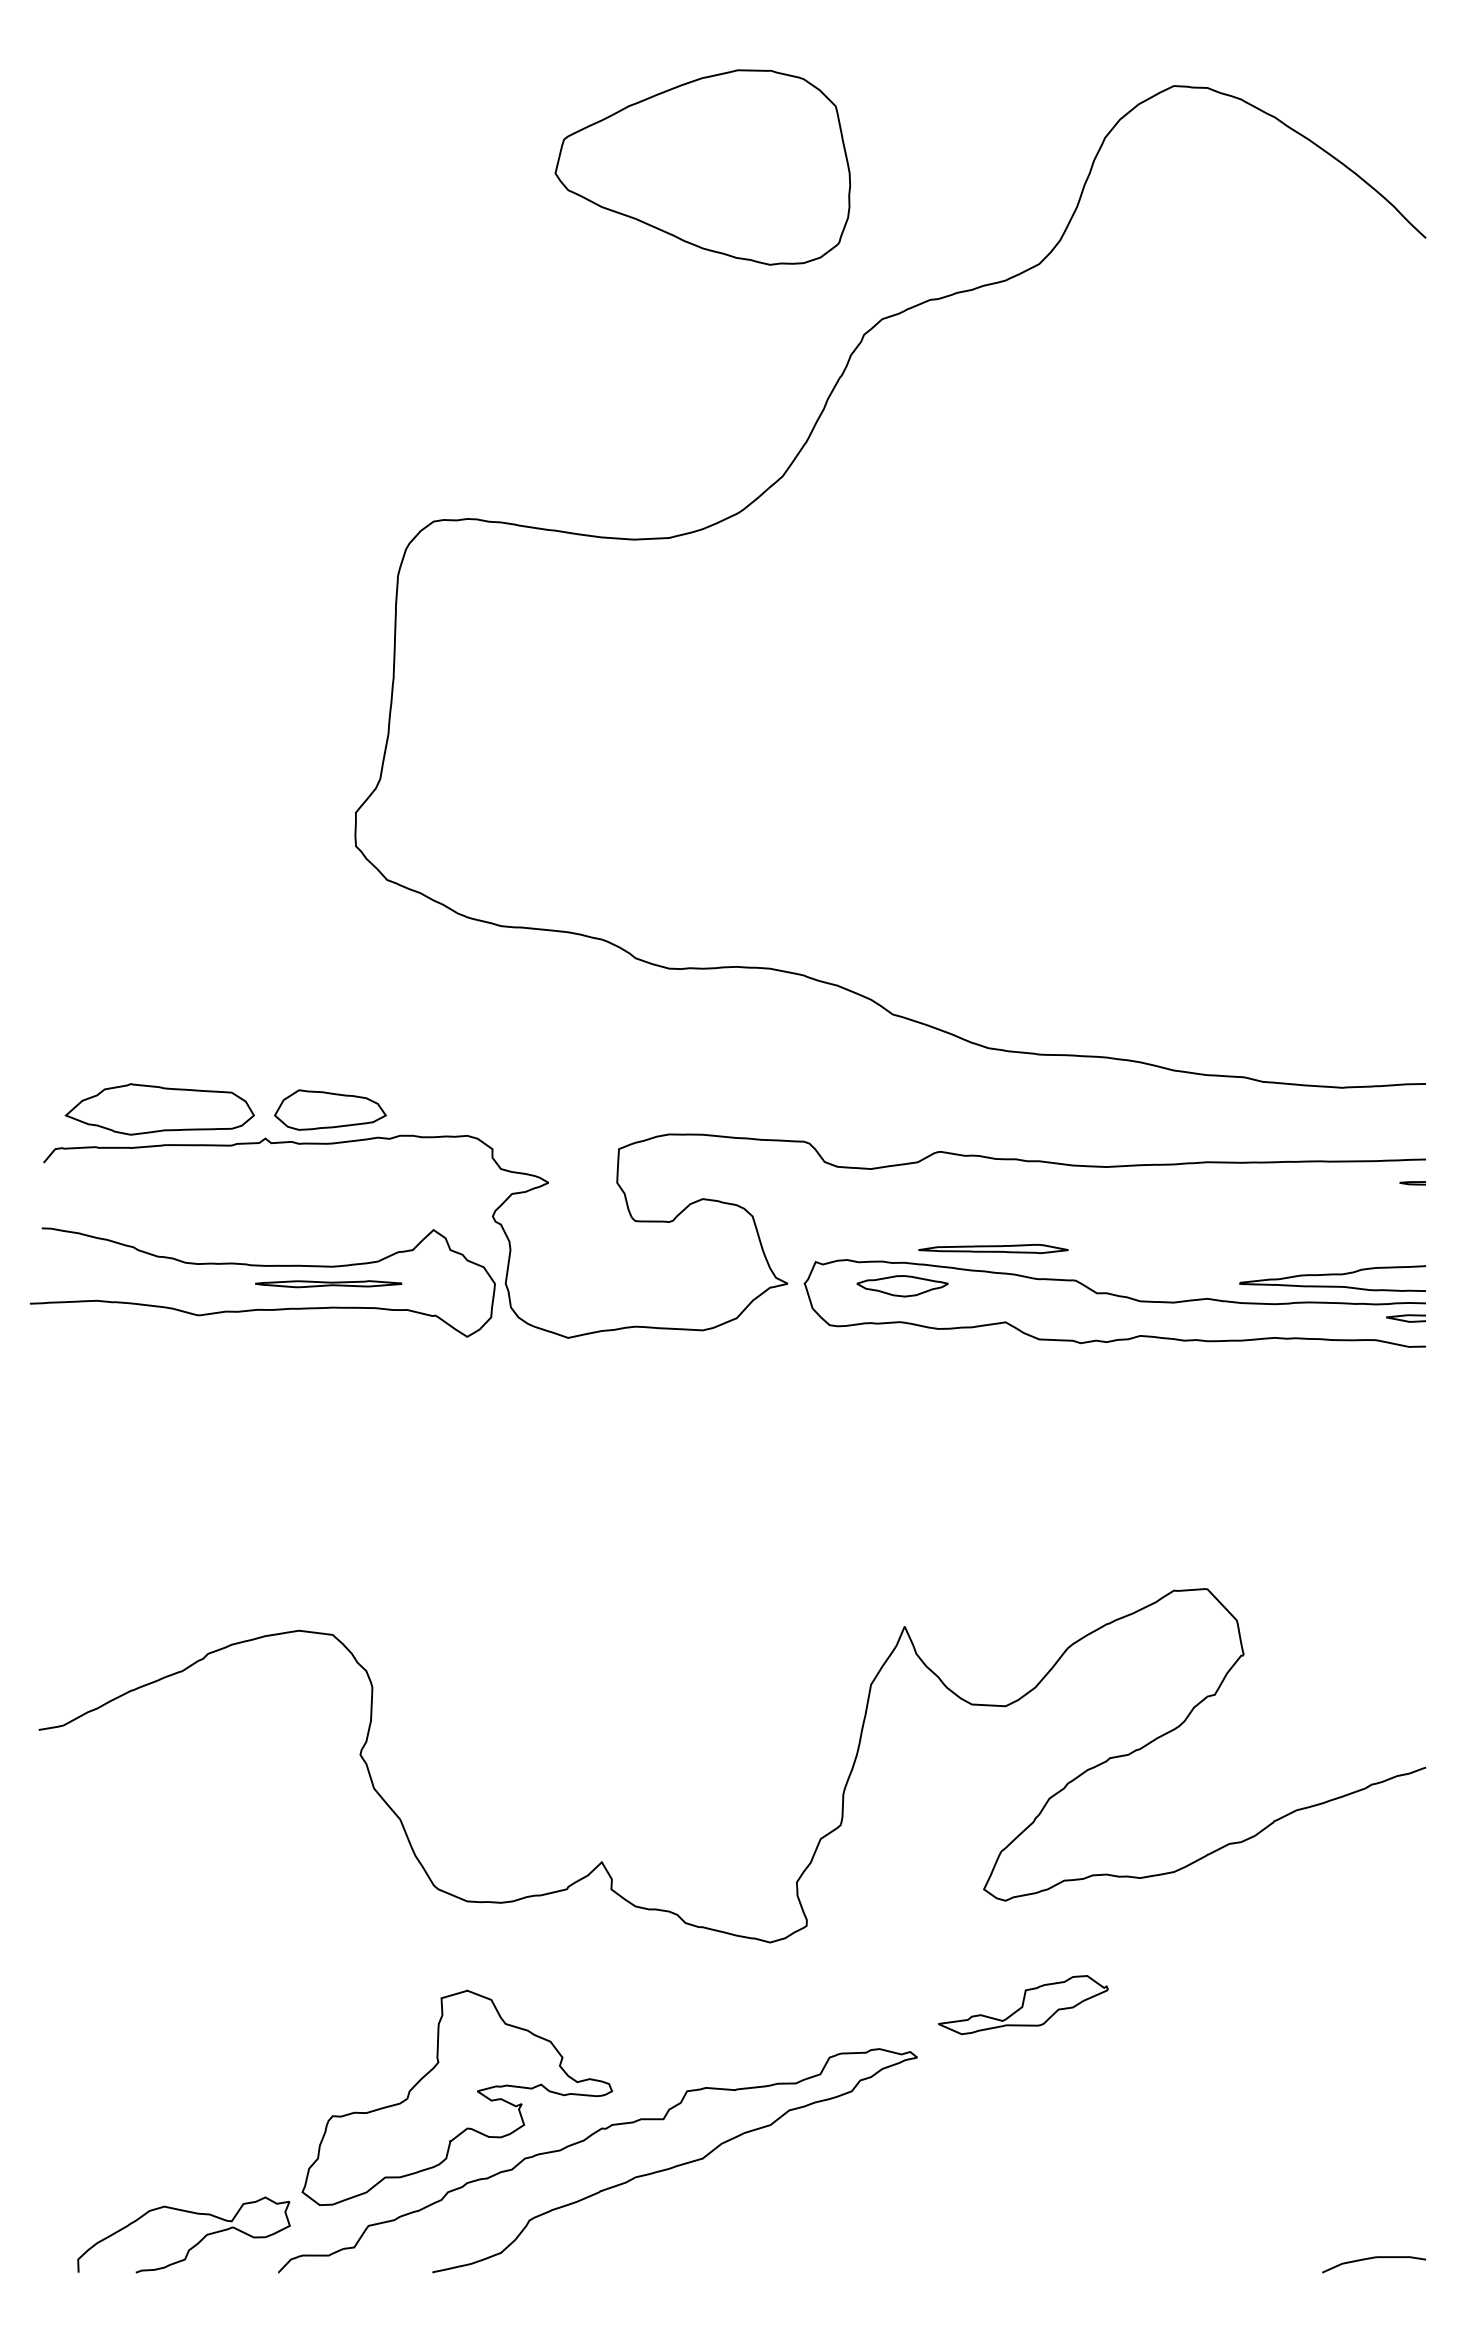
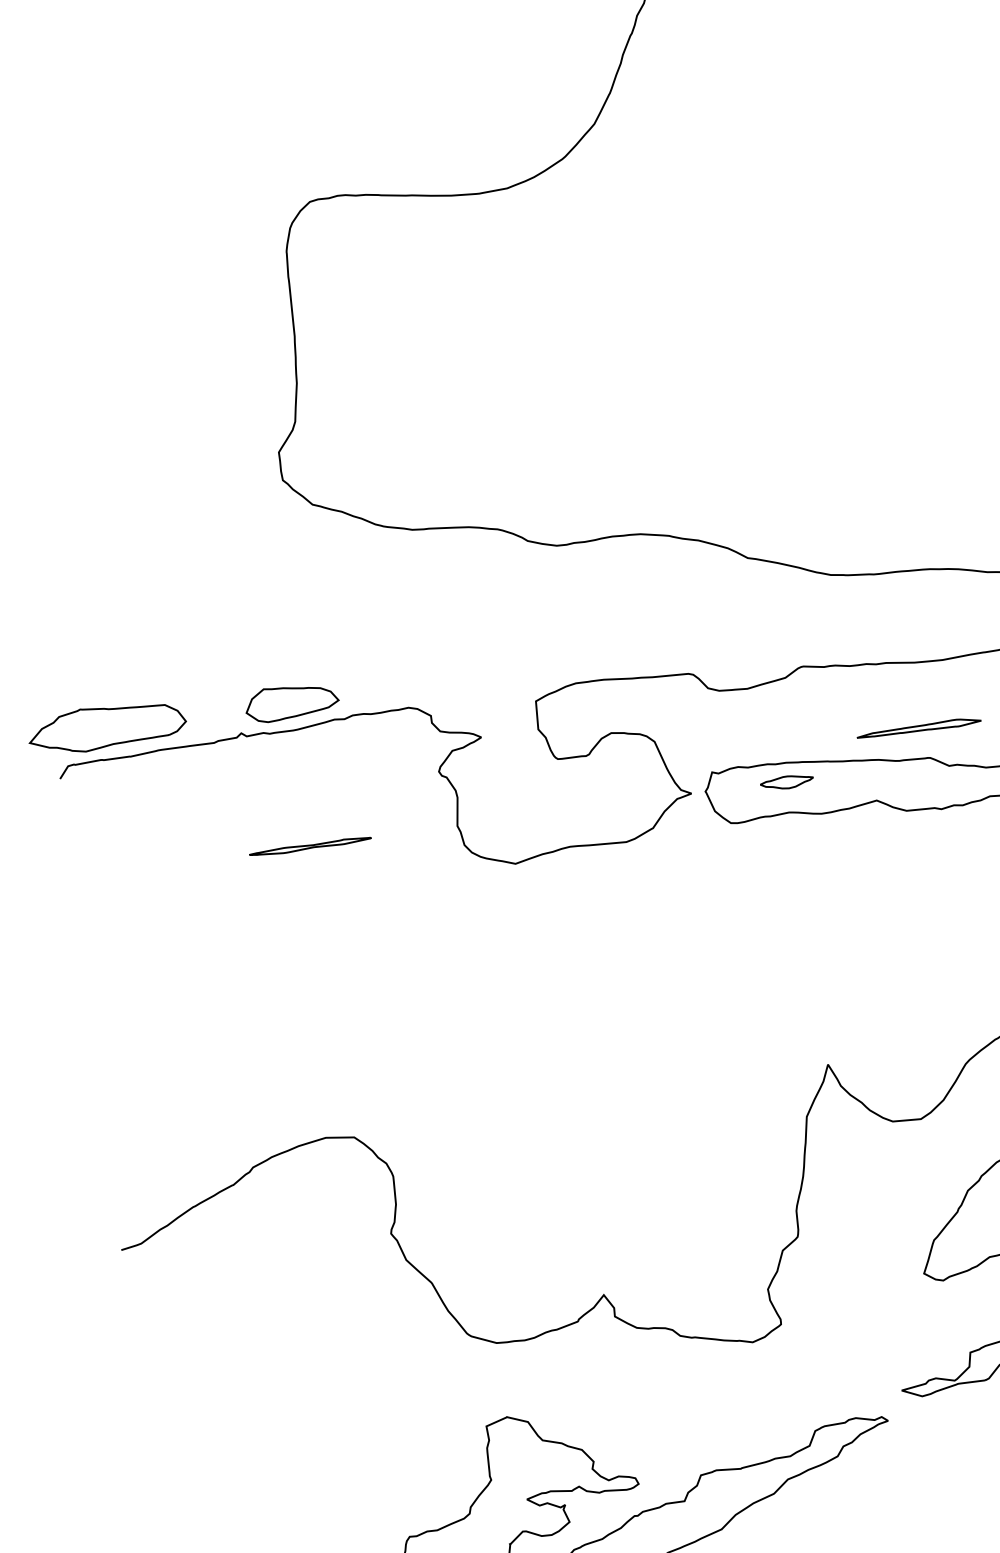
part: (159, 1109) -> (106, 727), moved
part: (993, 1249) -> (919, 728), moved
curve: (262, 1266) -> (253, 839), removed
part: (902, 1286) -> (787, 782), size x0.7

